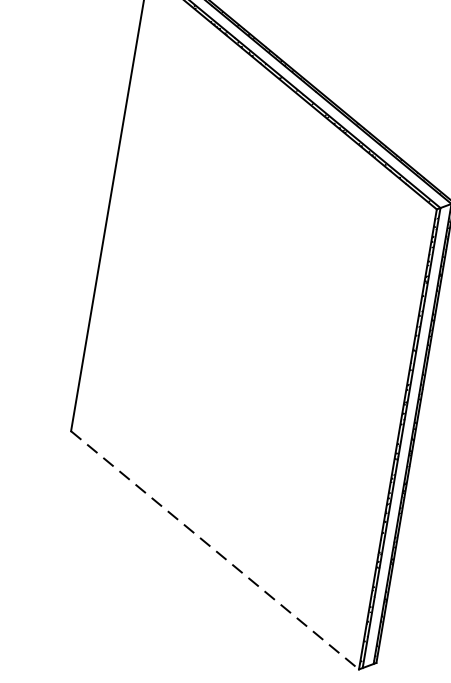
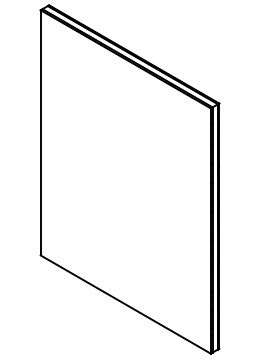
line: (216, 550) -> (126, 304), dashed -> solid

